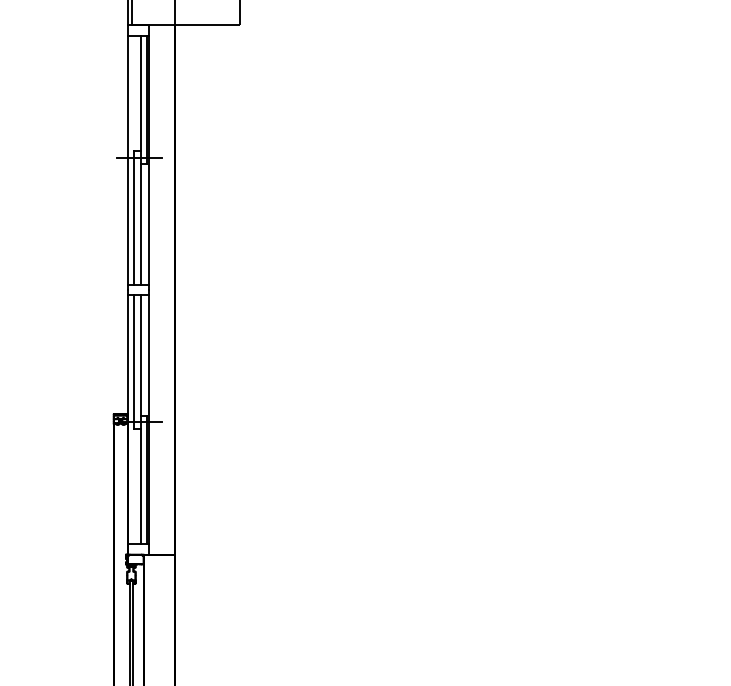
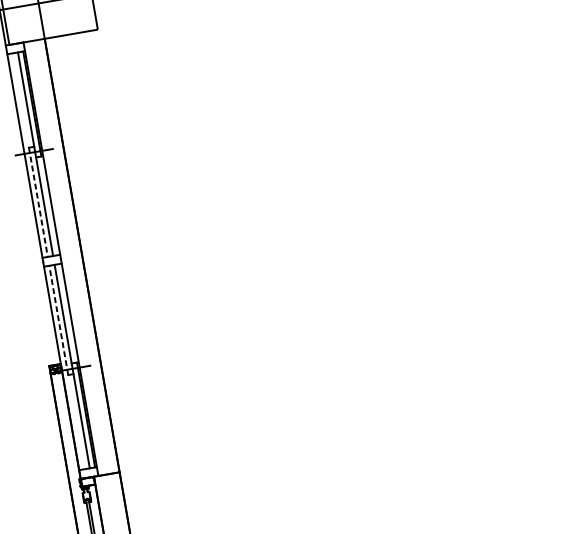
line: (134, 217) -> (38, 201), solid -> dashed
line: (134, 362) -> (59, 320), solid -> dashed

